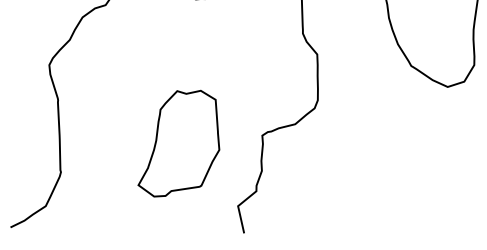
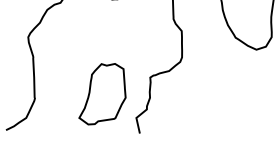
part: (178, 144) -> (102, 94), moved

